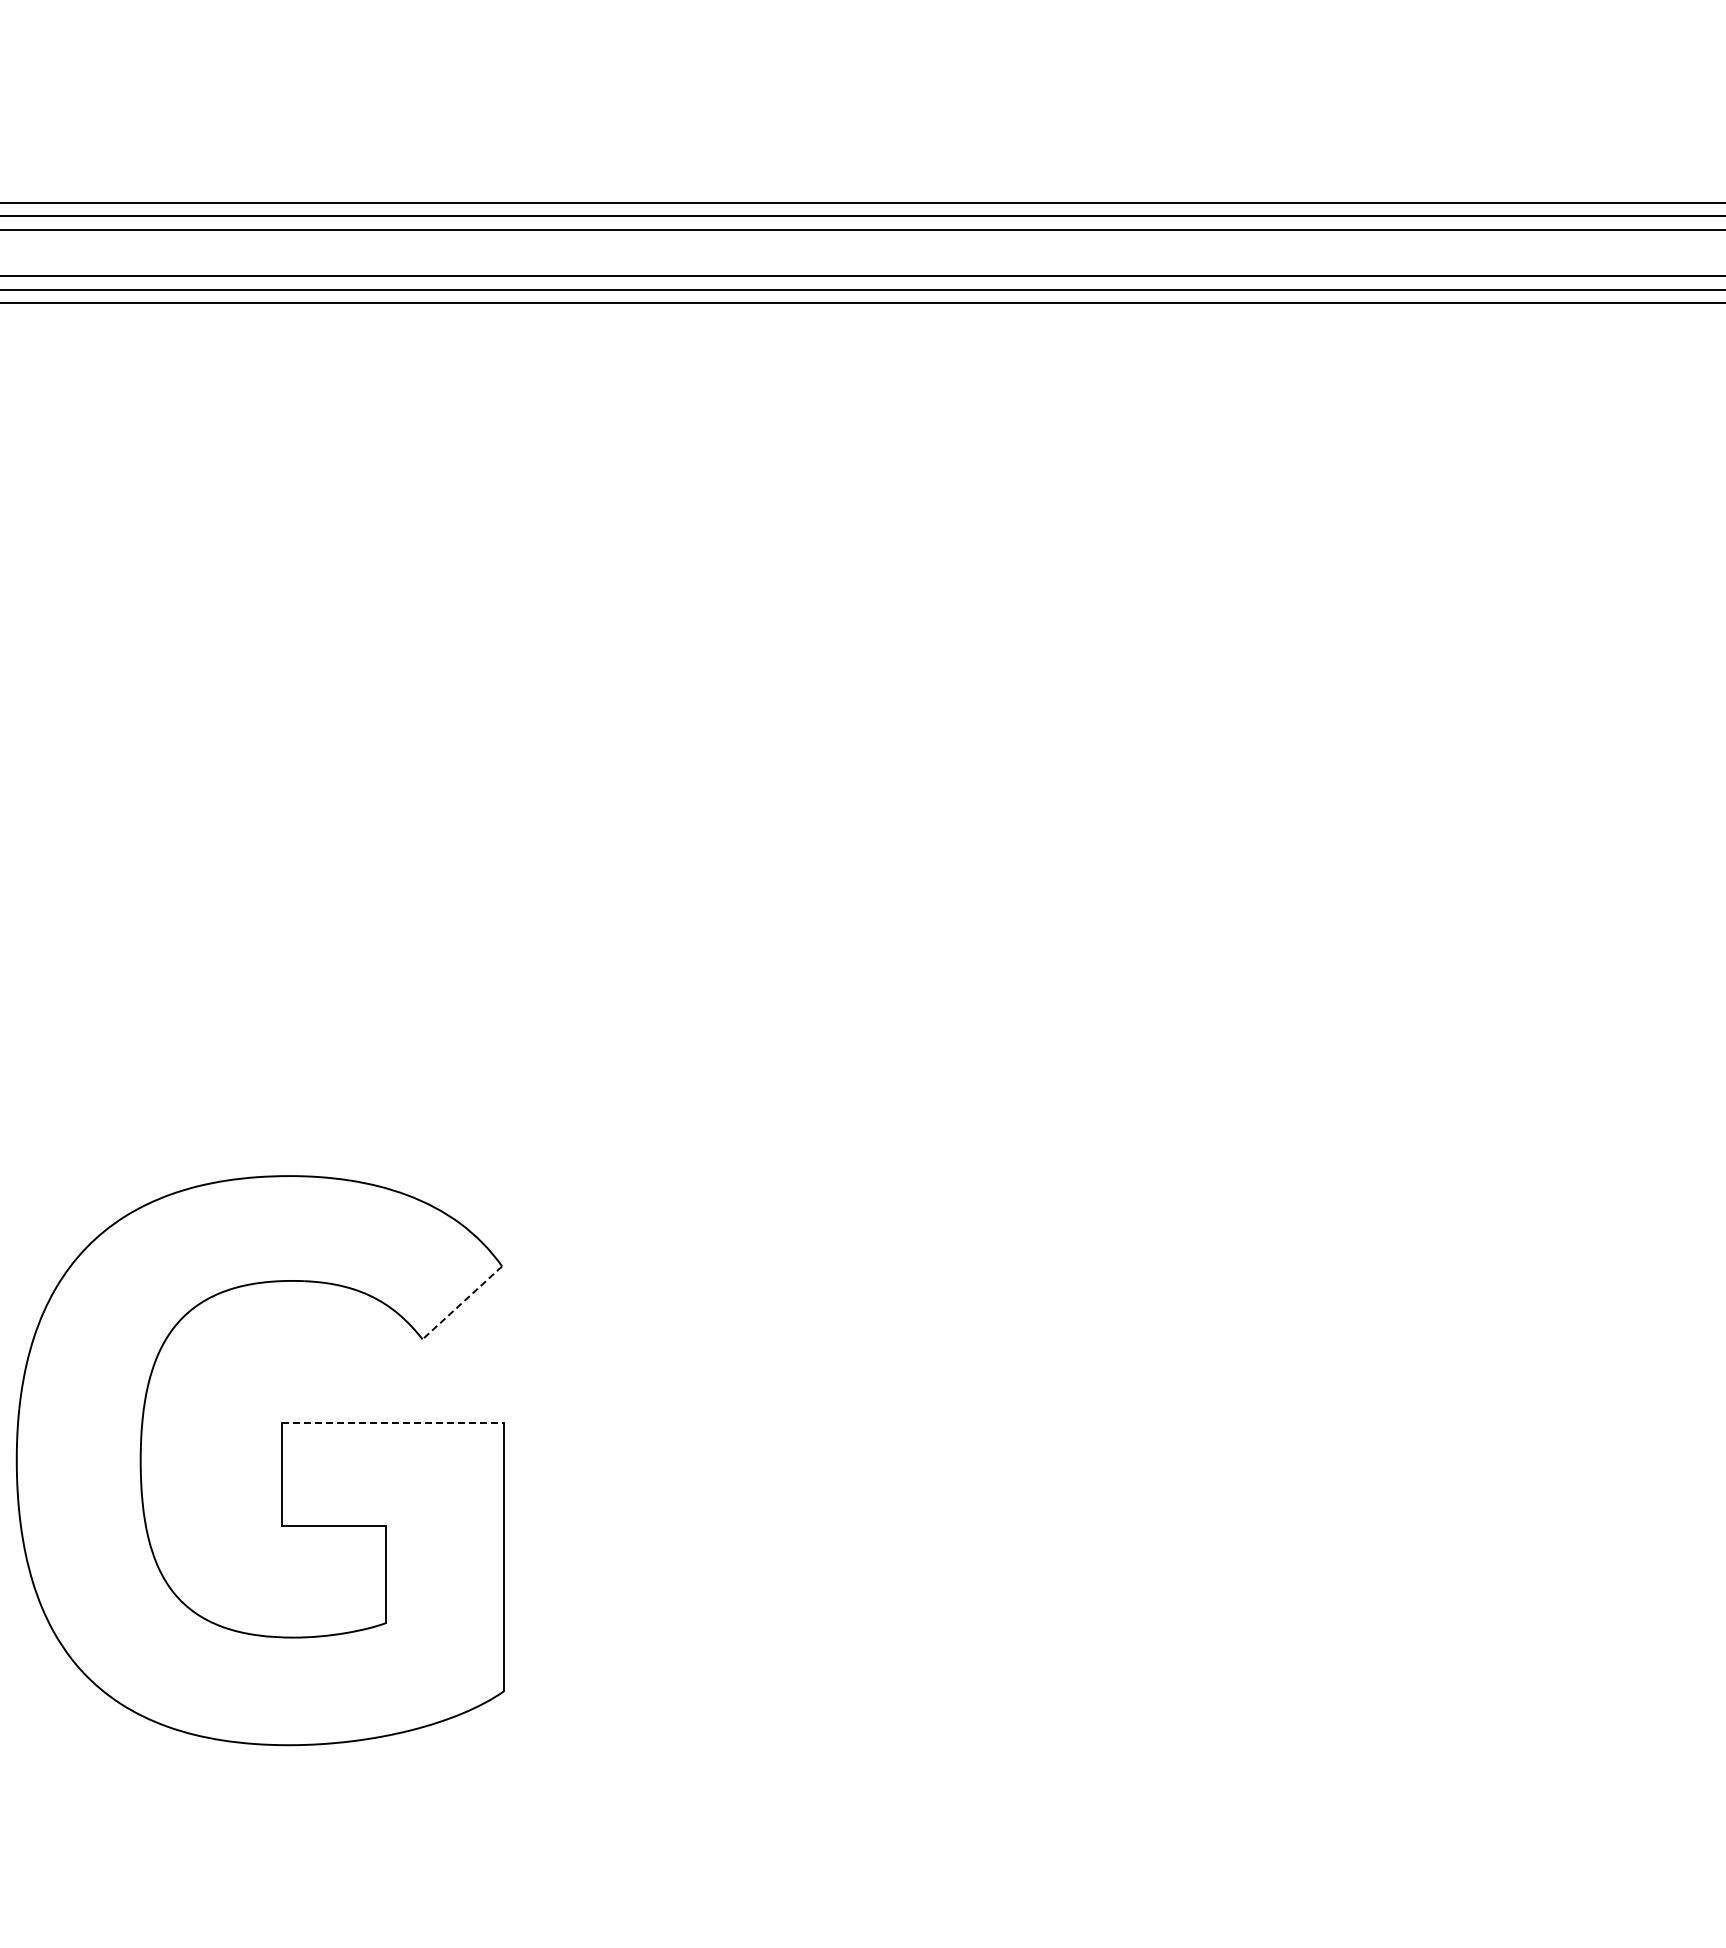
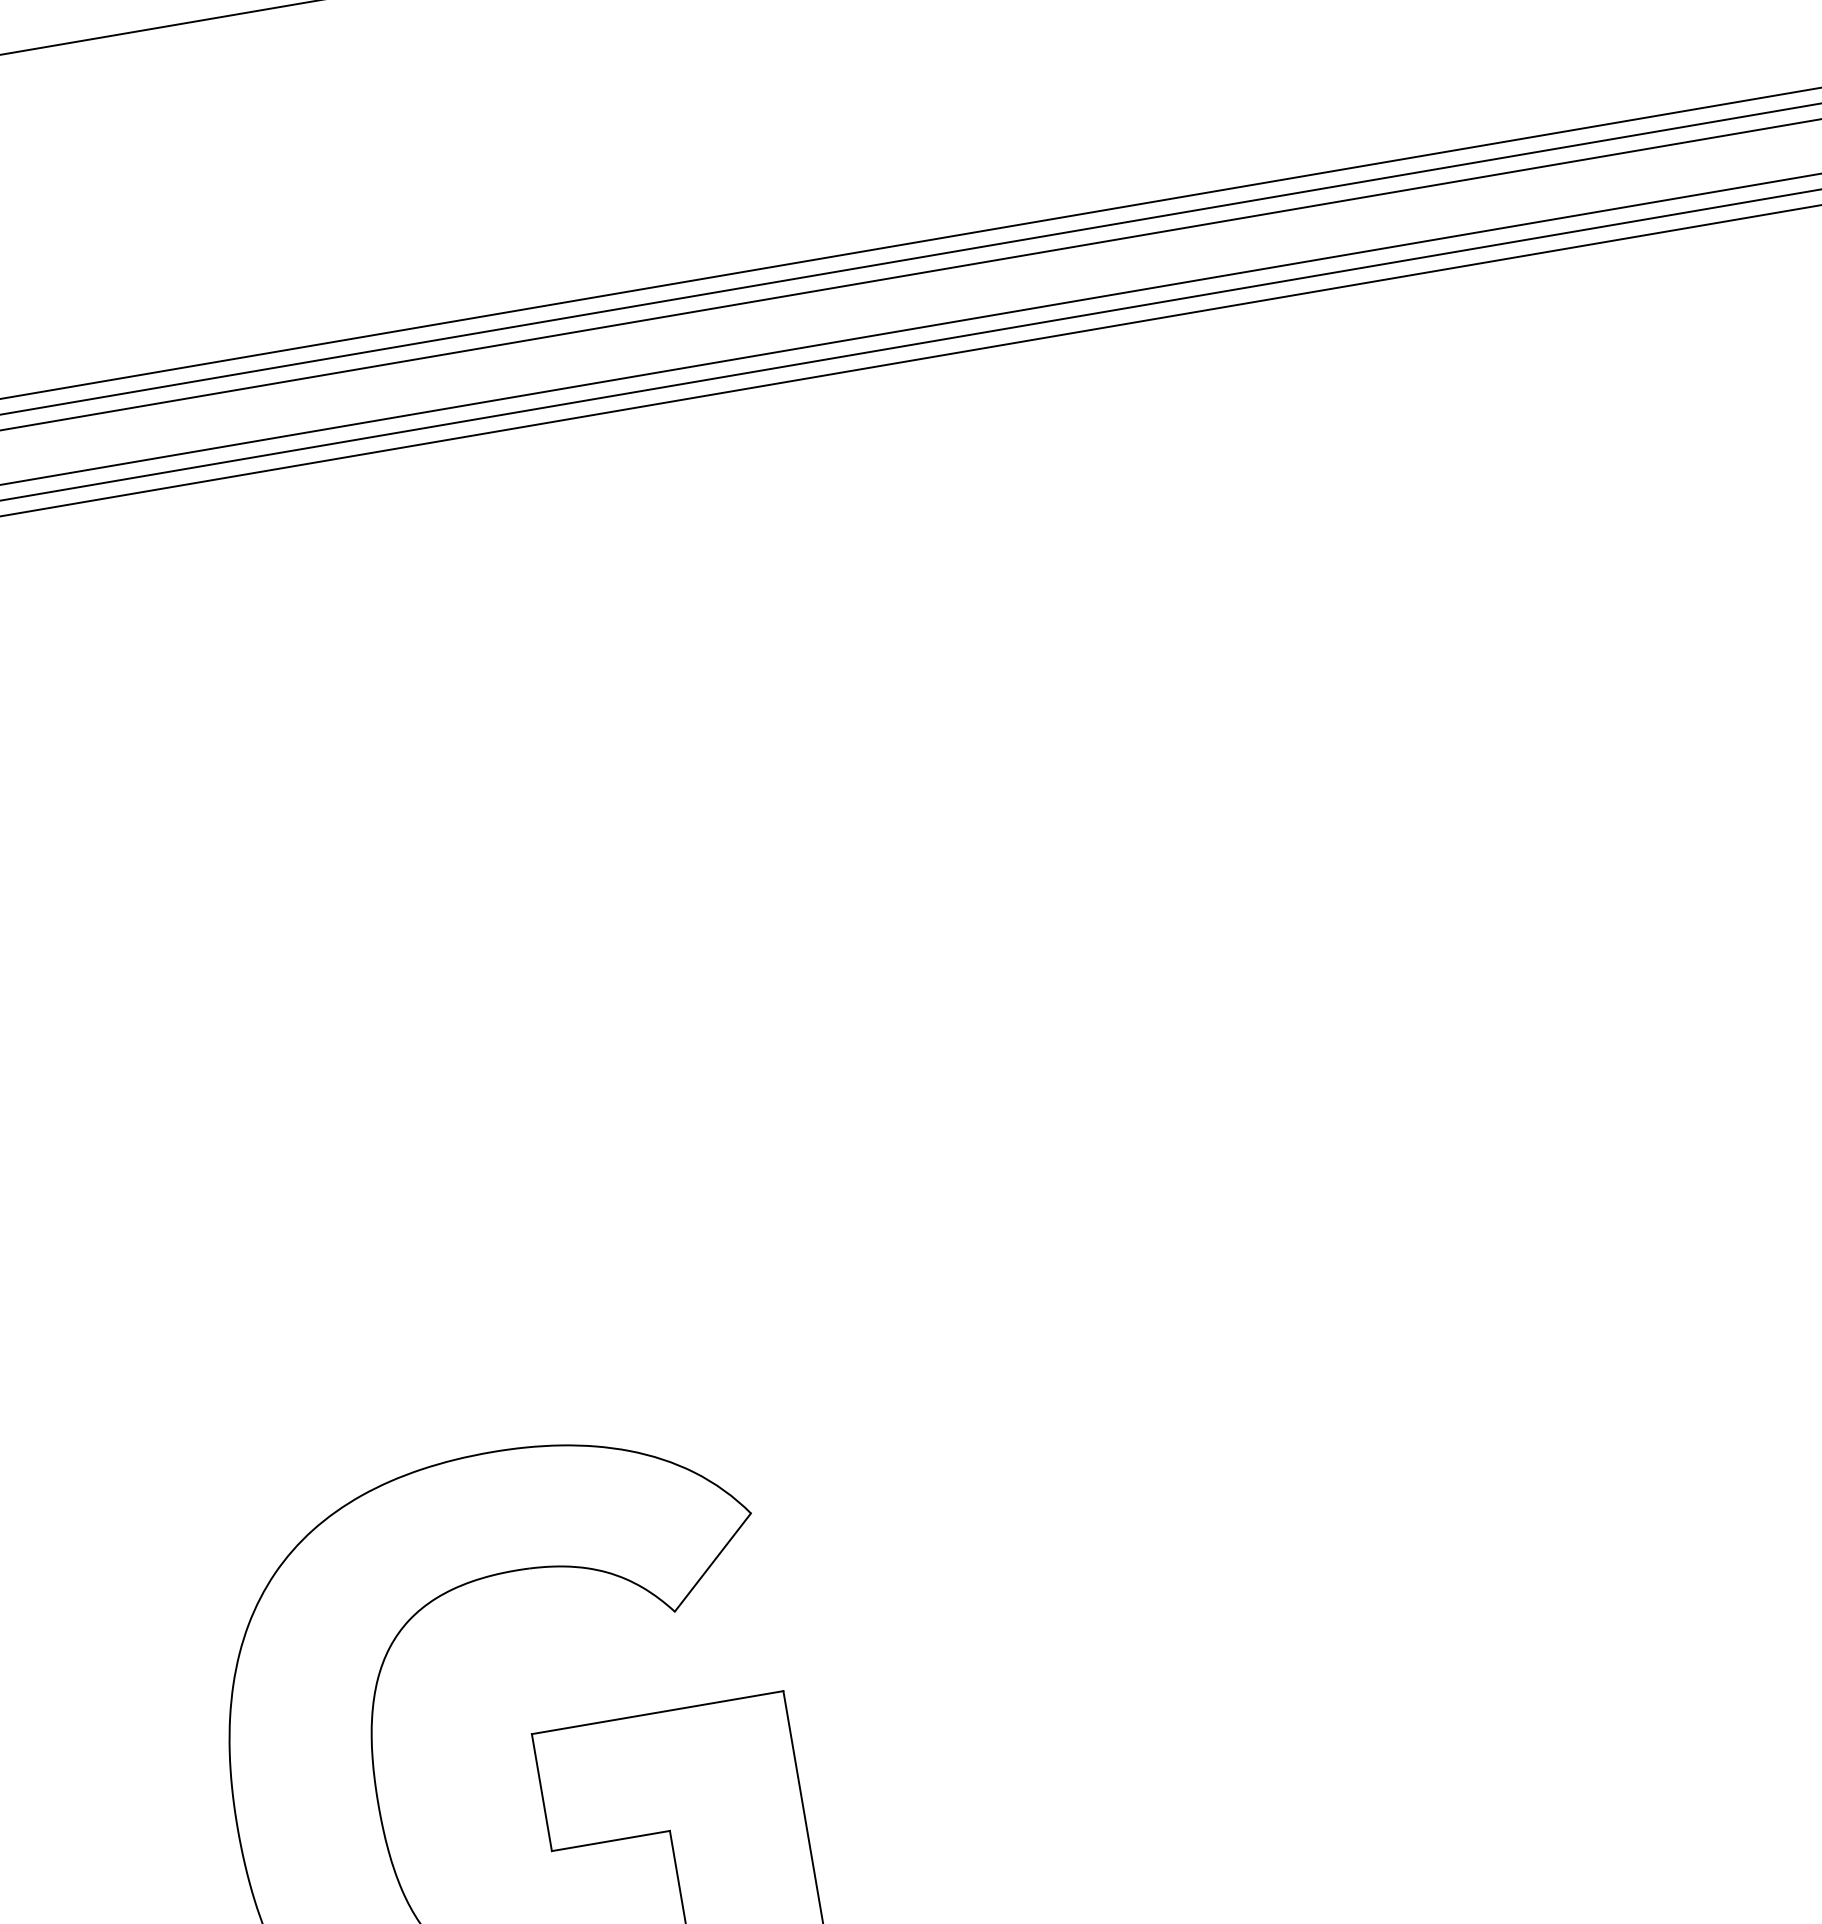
line: (462, 1302) -> (712, 1562), dashed -> solid
line: (393, 1423) -> (658, 1712), dashed -> solid

